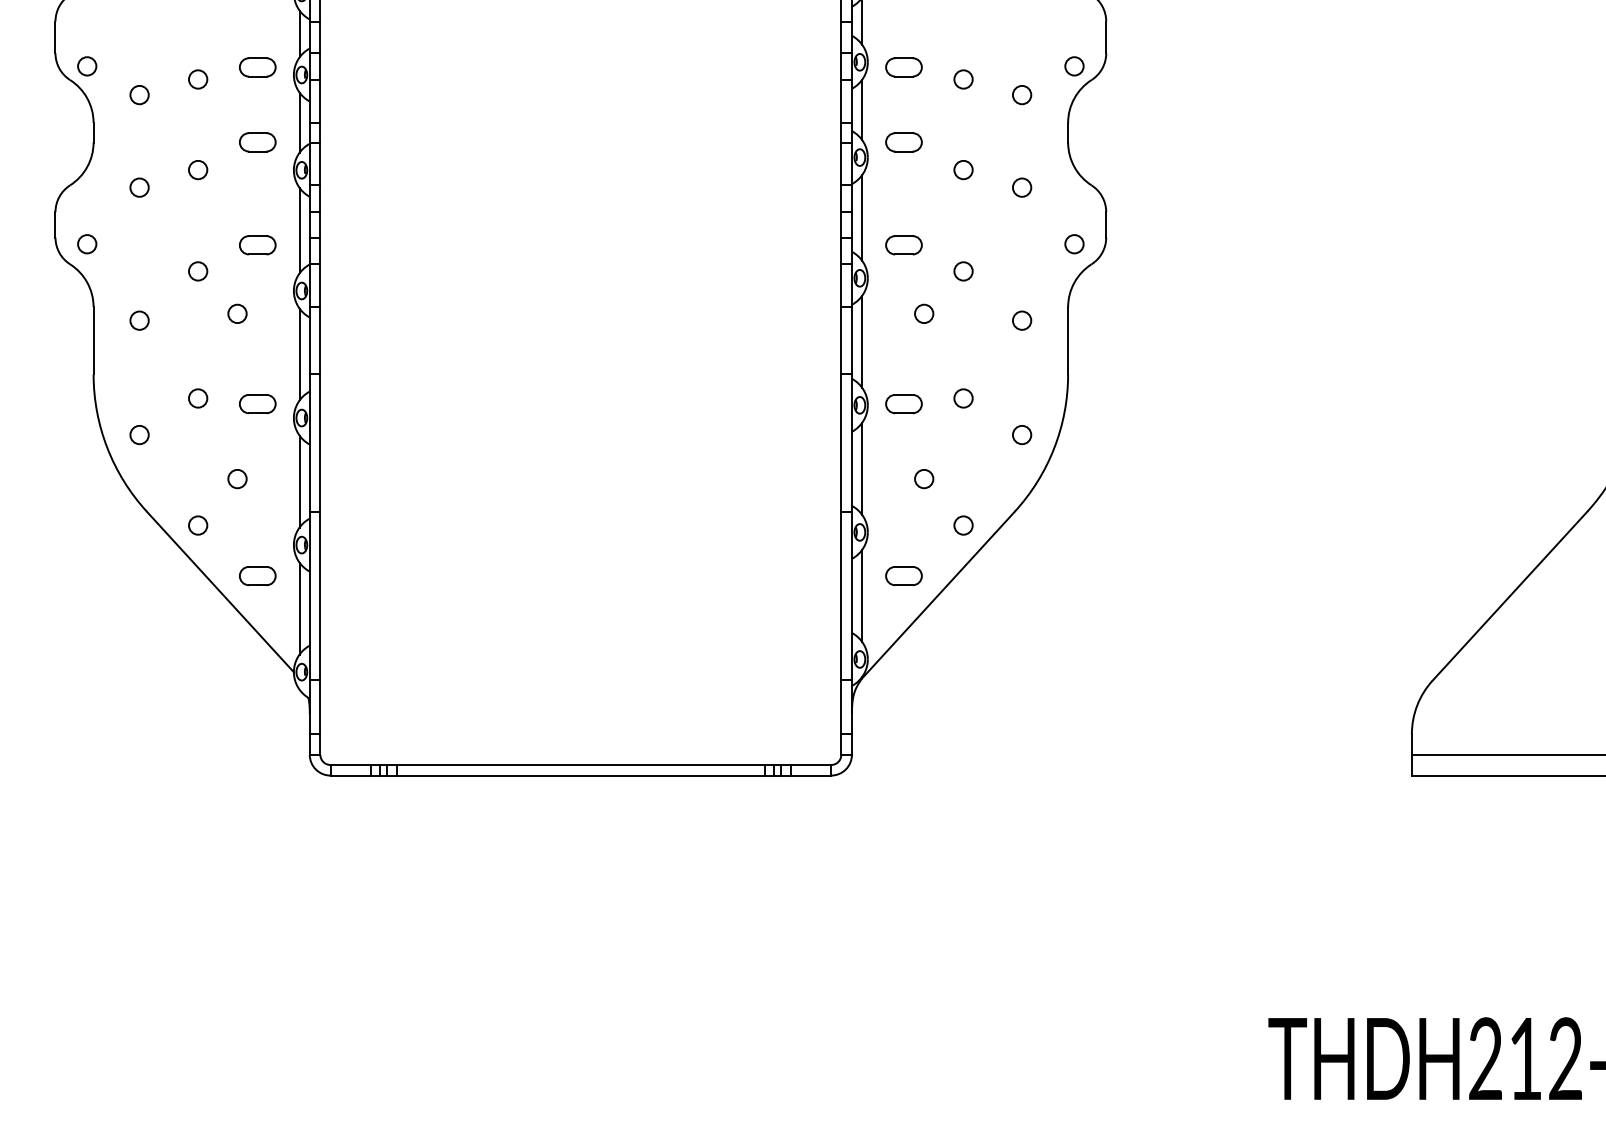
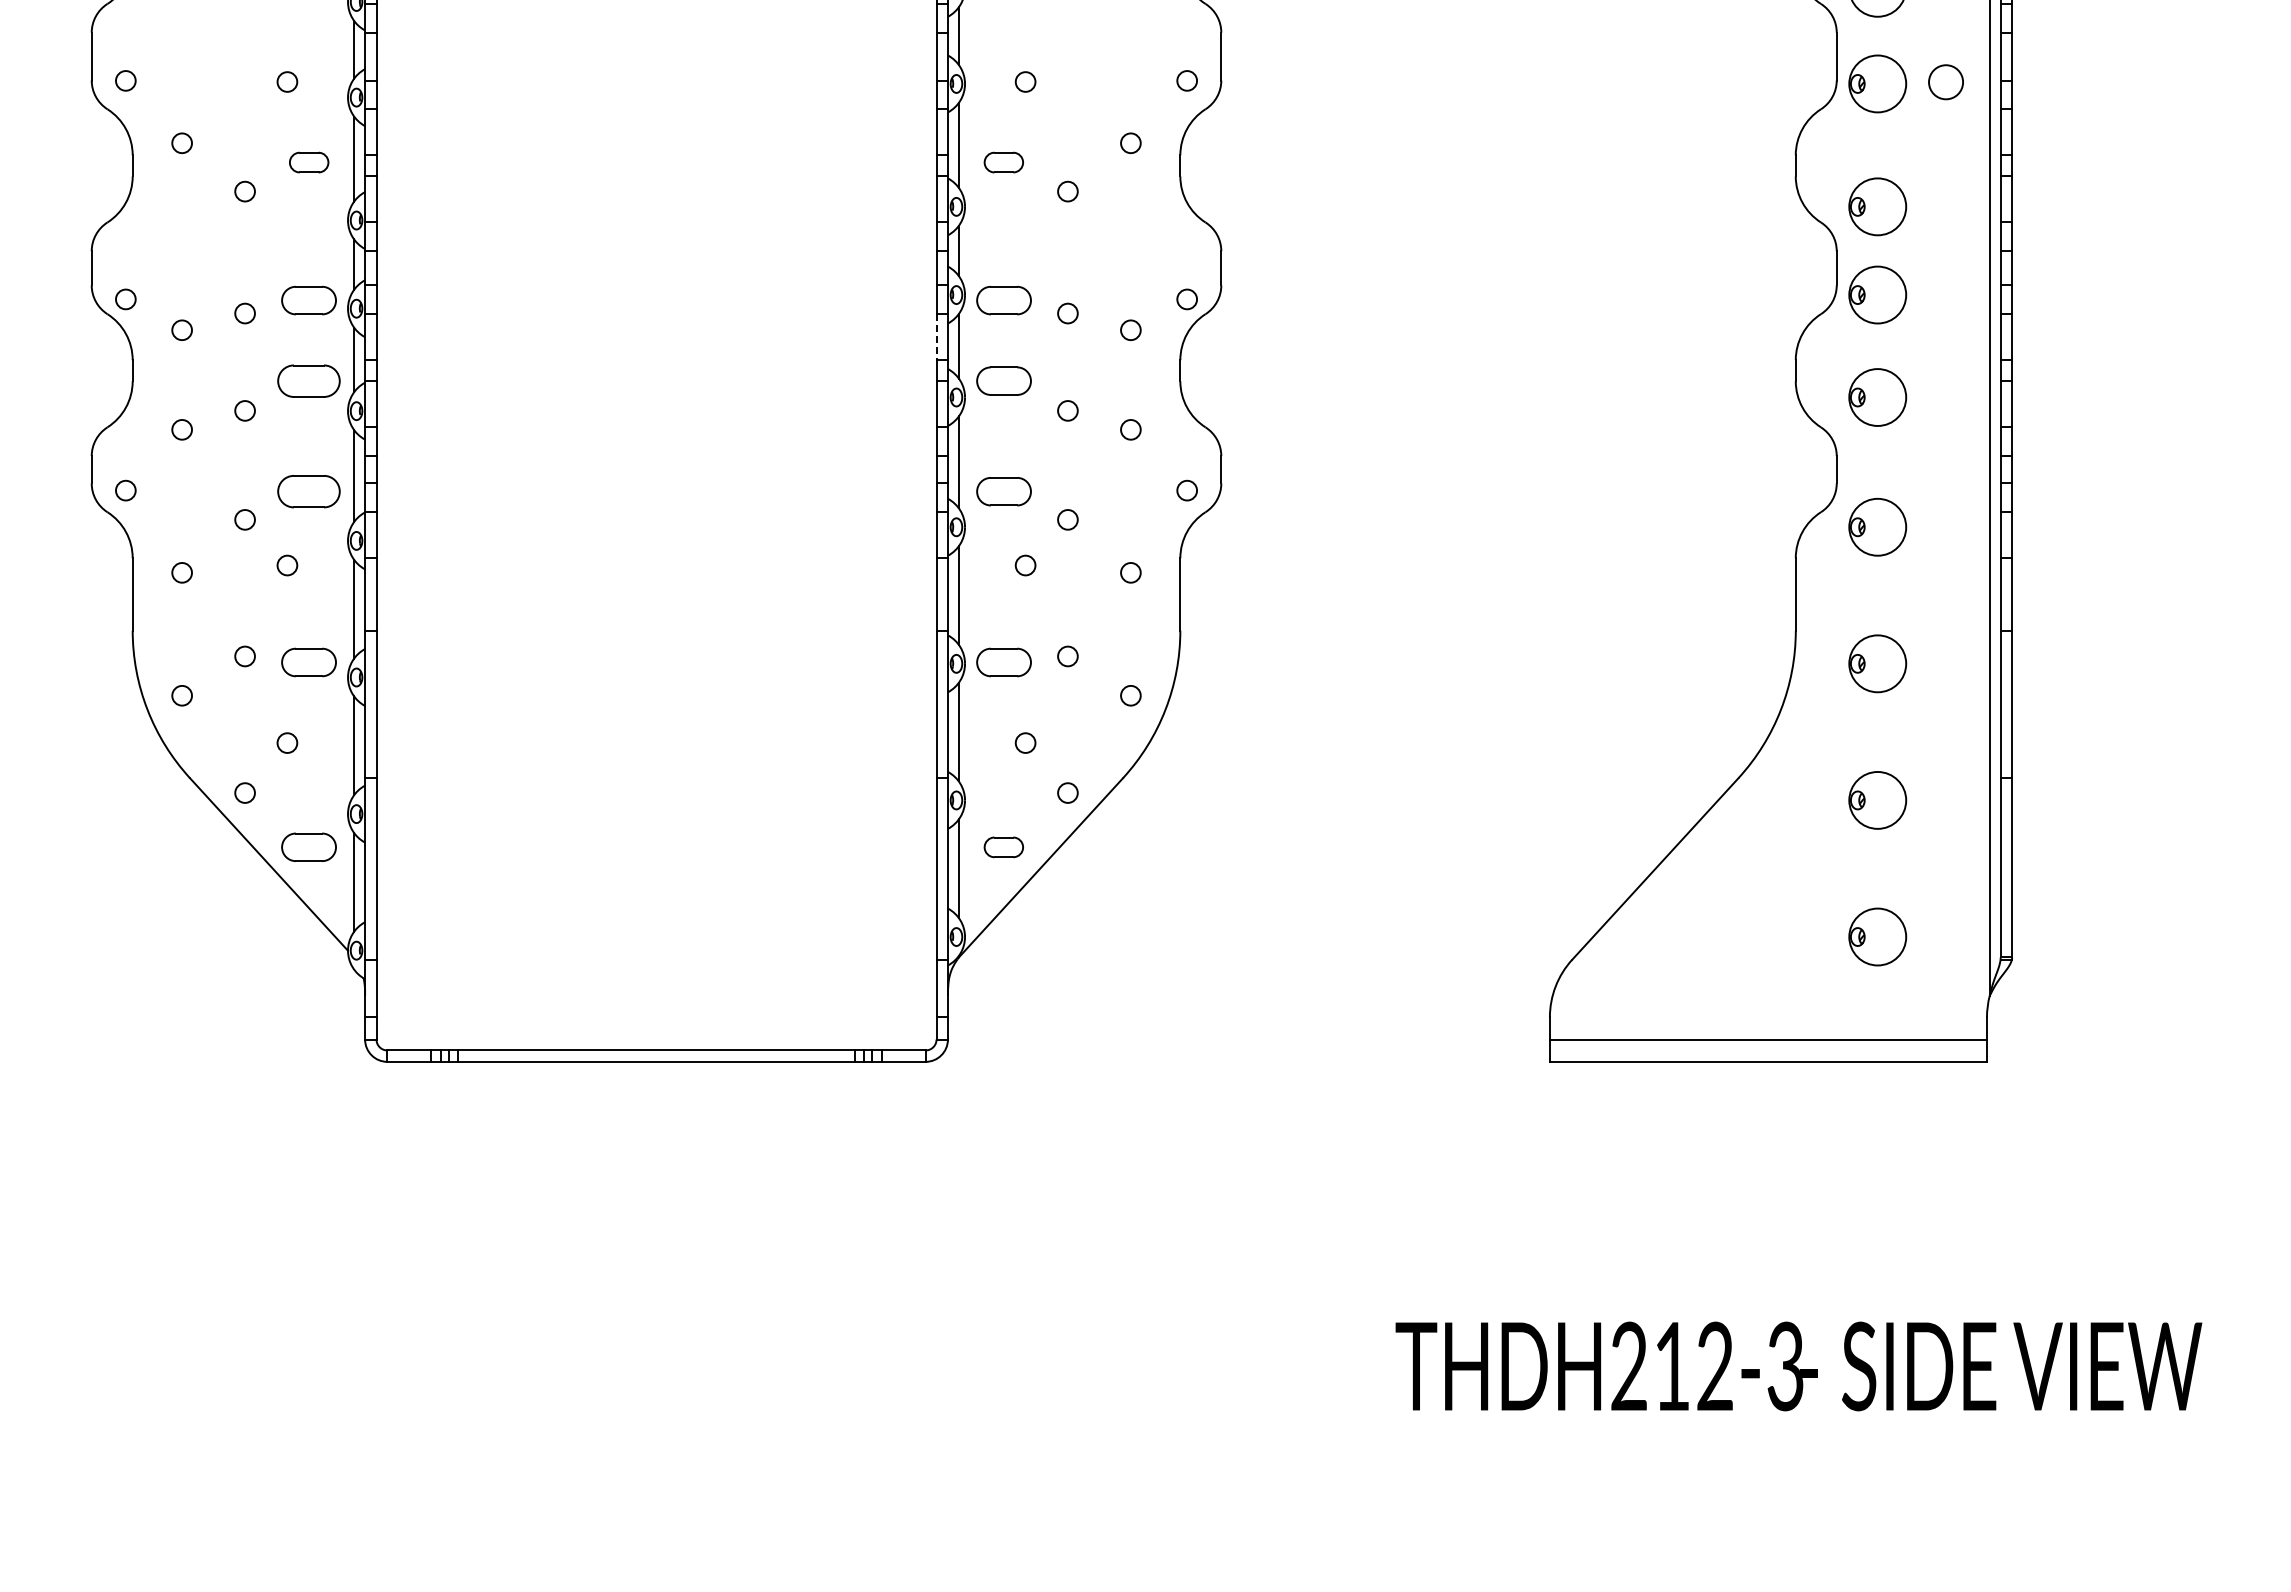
part: (258, 67) -> (309, 300), size x1.4
part: (903, 67) -> (1003, 300), size x1.4
line: (841, 101) -> (936, 337), solid -> dashed
part: (258, 141) -> (309, 380), size x1.6
part: (903, 141) -> (1003, 380), size x1.4
part: (258, 245) -> (309, 491), size x1.6
part: (903, 245) -> (1003, 491), size x1.4
part: (258, 404) -> (309, 662), size x1.4
part: (903, 404) -> (1003, 662), size x1.4
part: (258, 576) -> (309, 847), size x1.4

